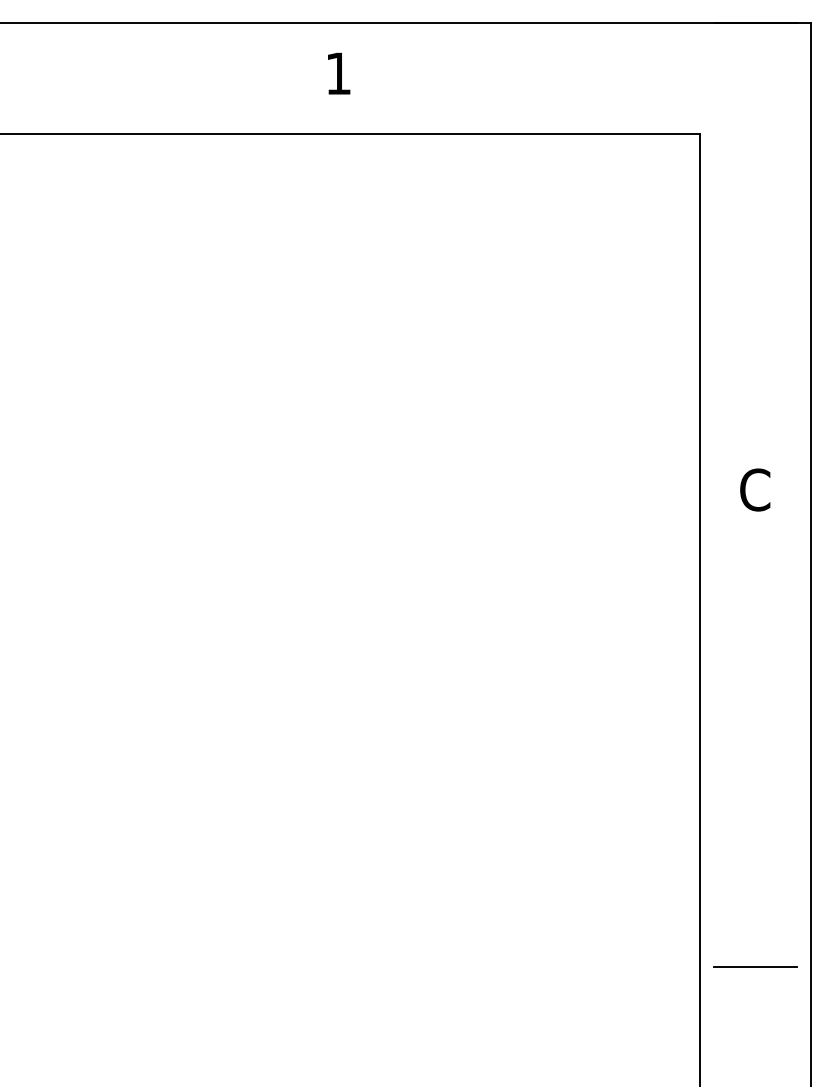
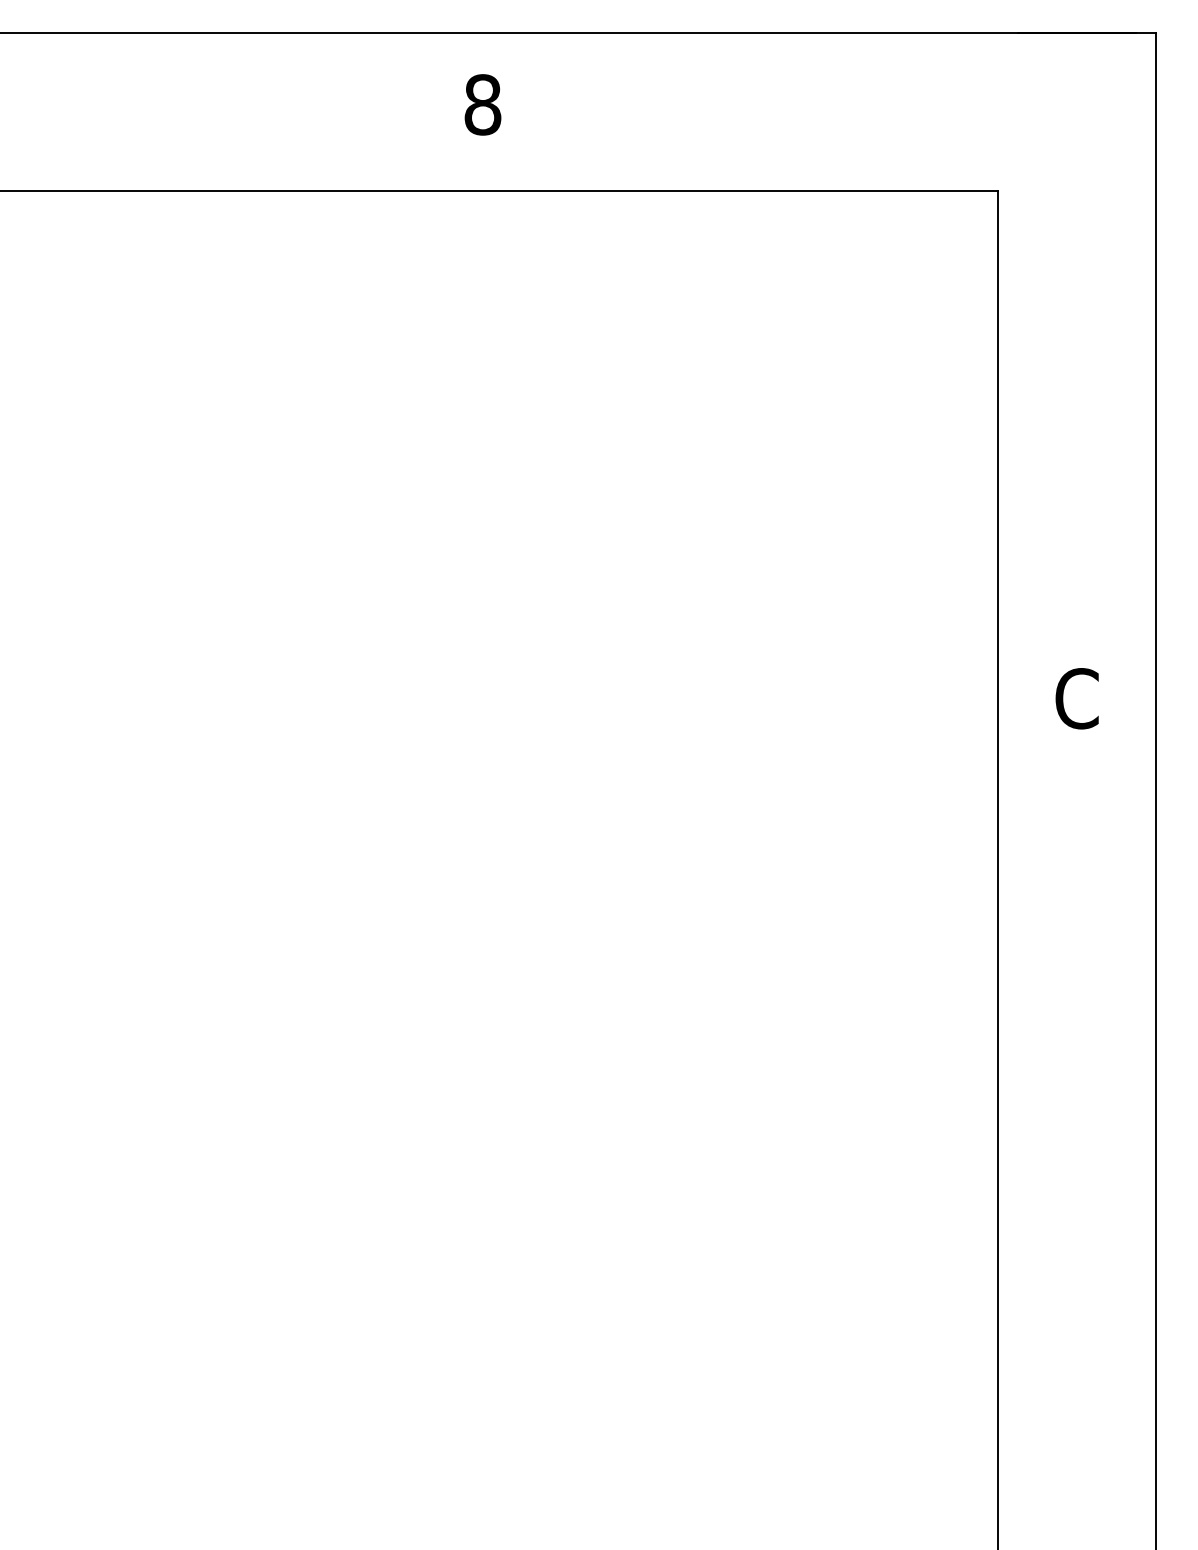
text: (338, 73) -> (482, 104), 1 -> 8
line: (754, 967) -> (1076, 1379), removed

